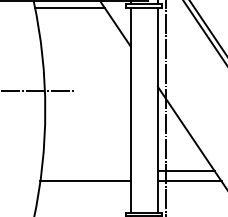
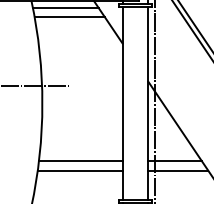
line: (74, 18) -> (69, 17), added
line: (85, 171) -> (80, 161), added

